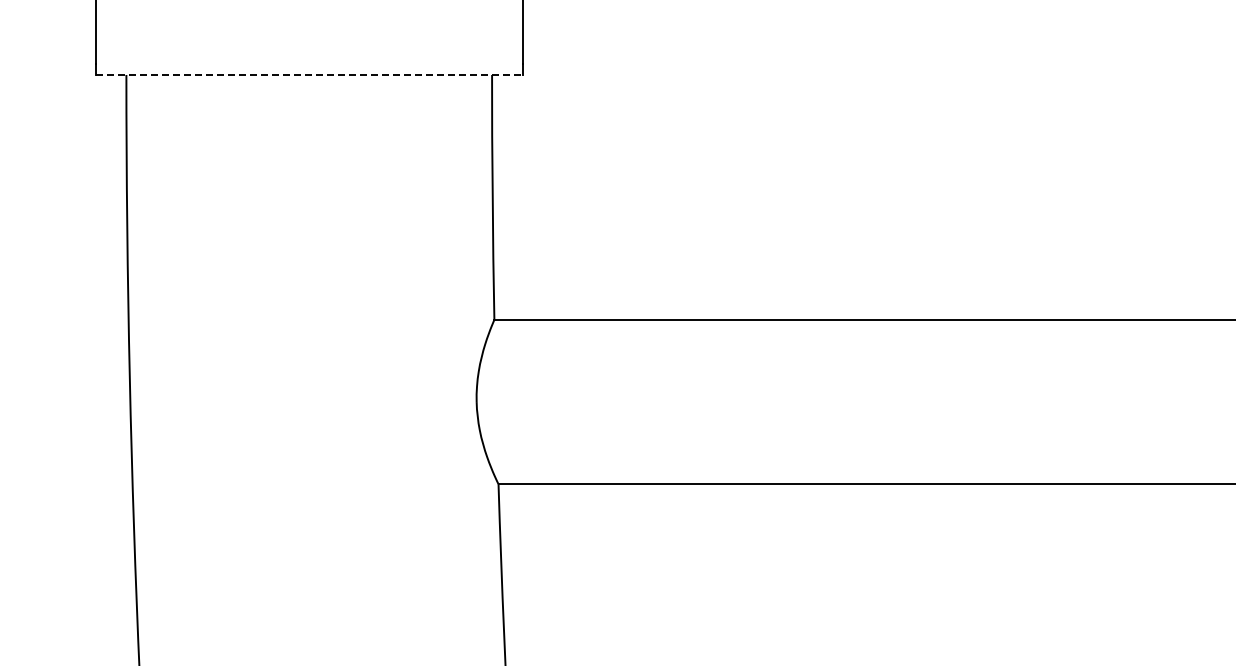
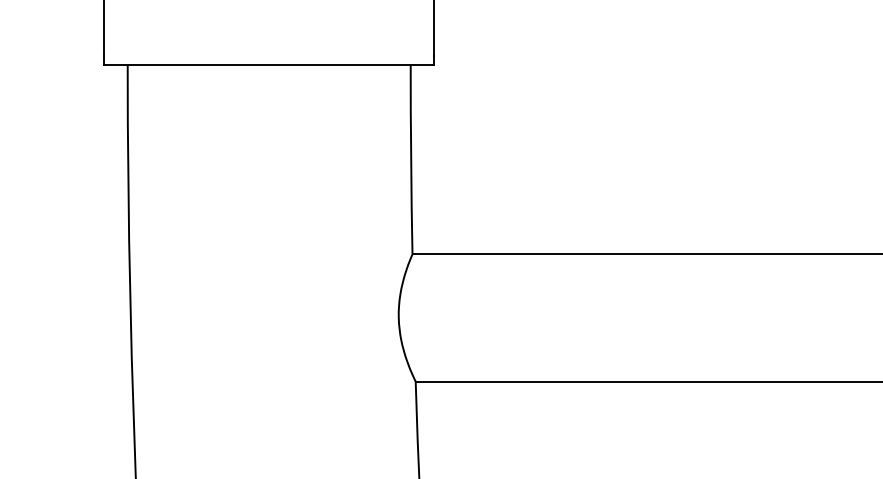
line: (309, 75) -> (269, 65), dashed -> solid

